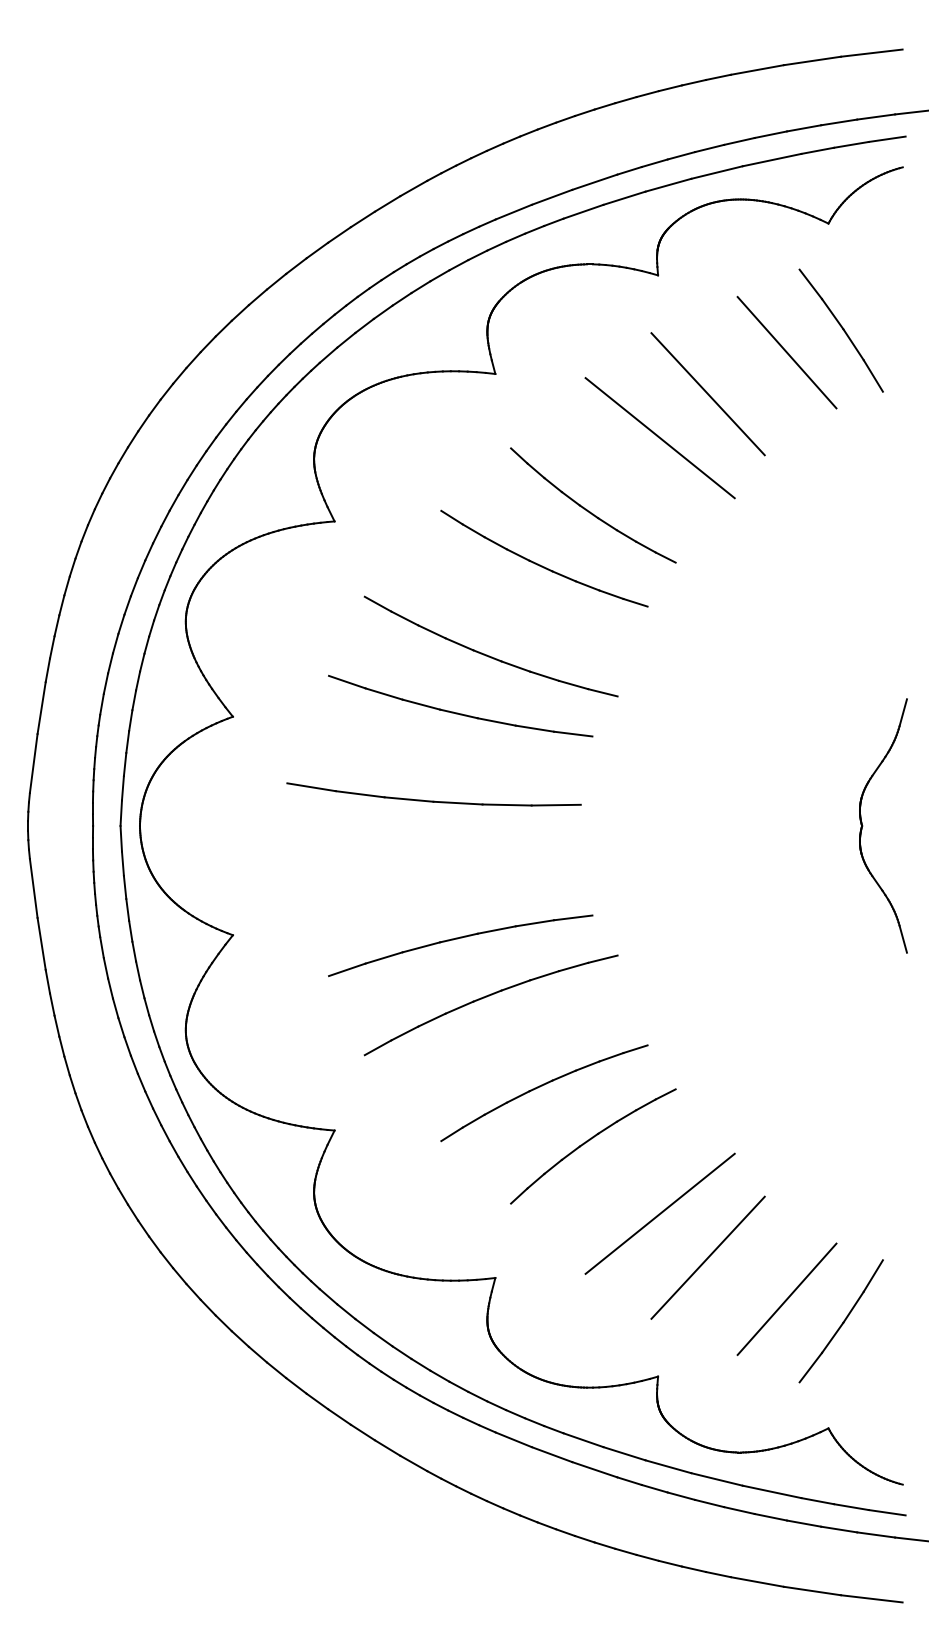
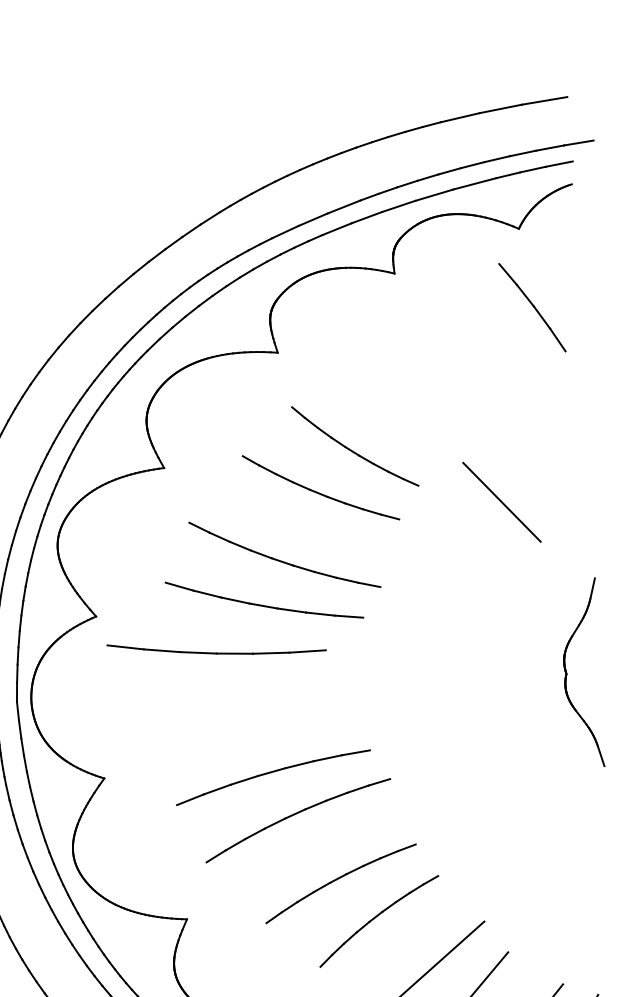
line: (786, 352) -> (501, 502), moved
line: (707, 394) -> (435, 359), removed
line: (659, 438) -> (401, 394), removed
part: (433, 794) -> (216, 648), moved

